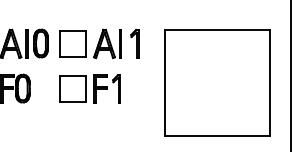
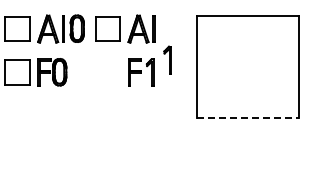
part: (134, 43) -> (167, 59), moved
part: (72, 88) -> (107, 72), removed
line: (217, 135) -> (247, 117), solid -> dashed

